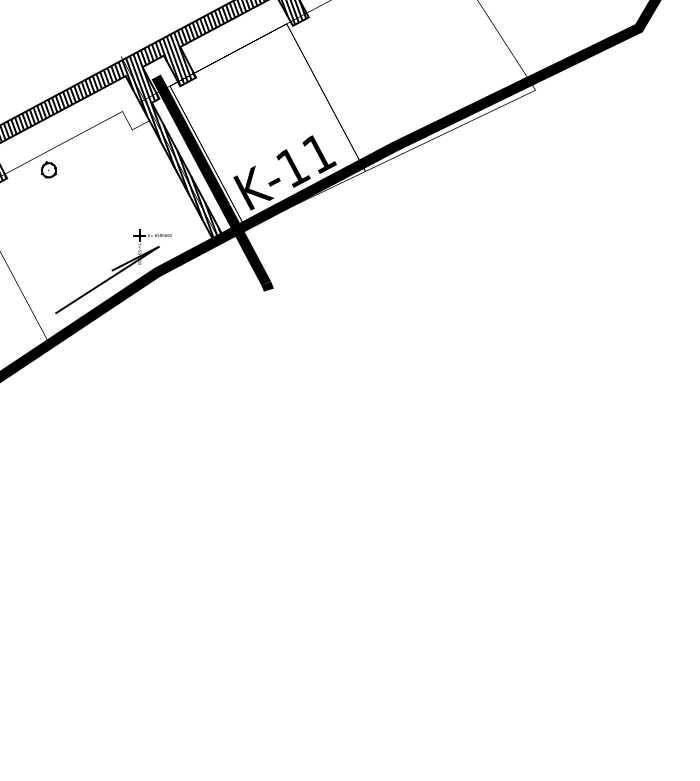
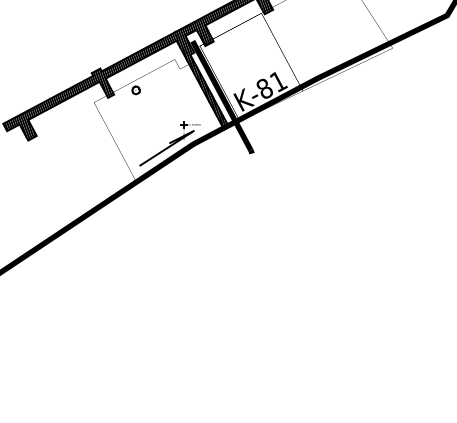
text: (294, 166) -> (265, 88), K-11 -> K-81

